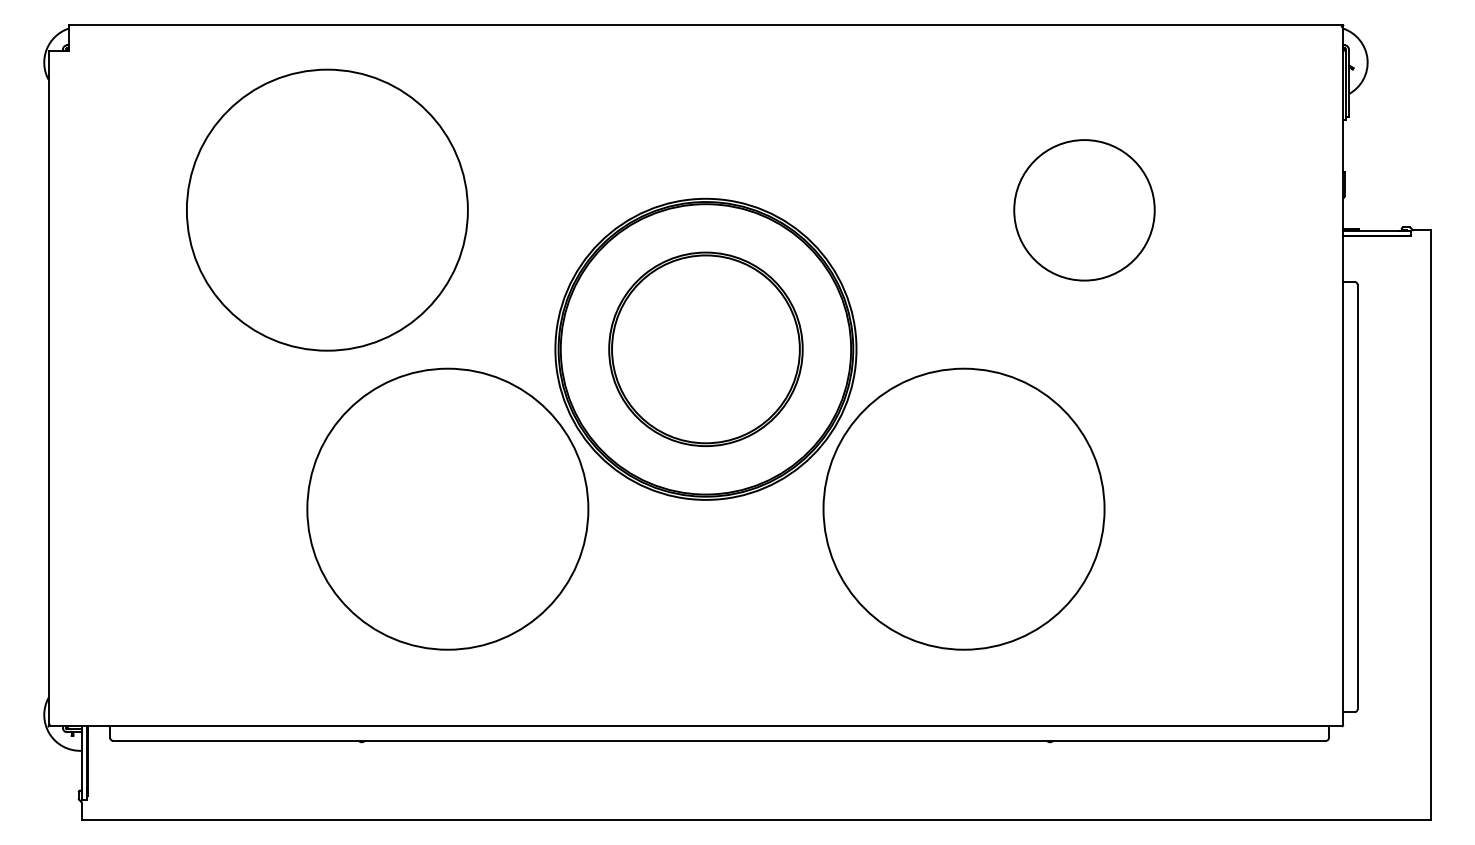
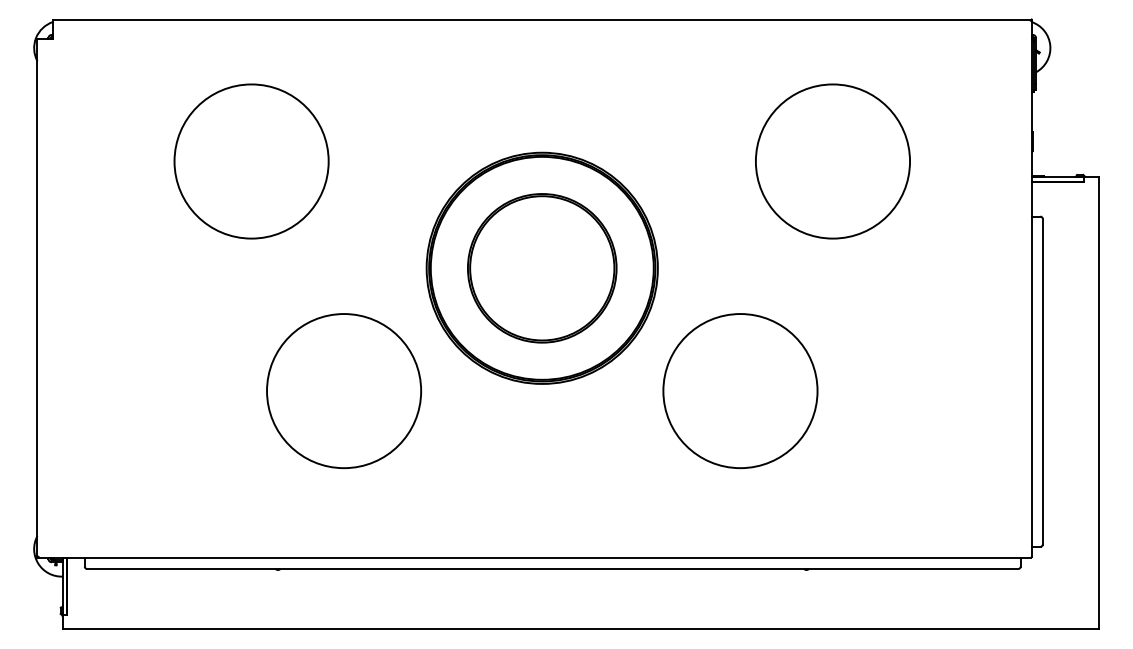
circle: (327, 210) -> (251, 161), size x0.71
circle: (1084, 210) -> (832, 161), size x1.43
circle: (447, 508) -> (343, 390), size x0.71
circle: (963, 508) -> (740, 390), size x0.71

